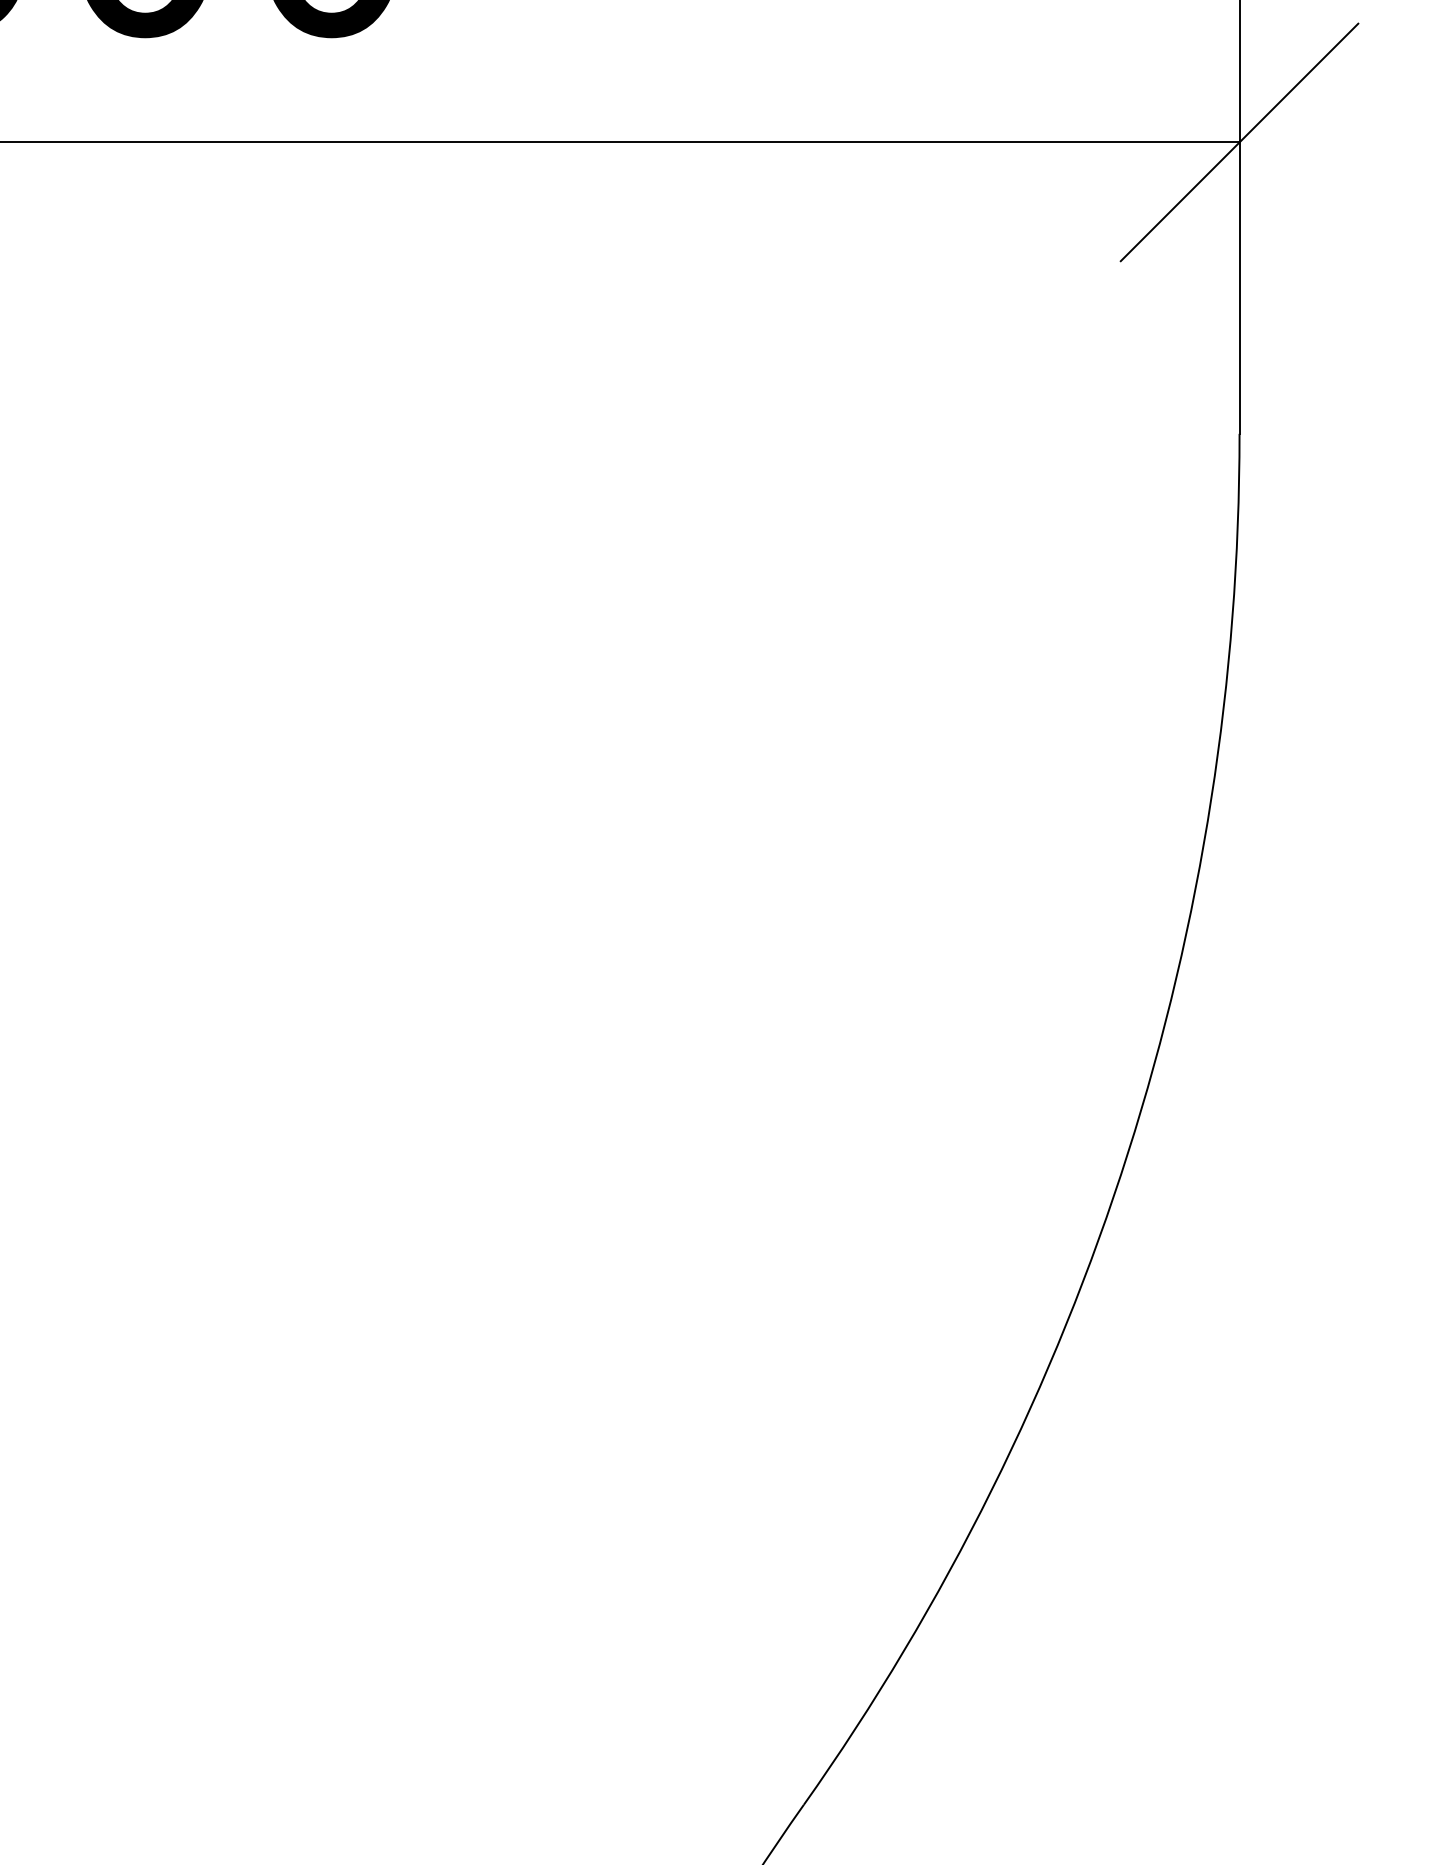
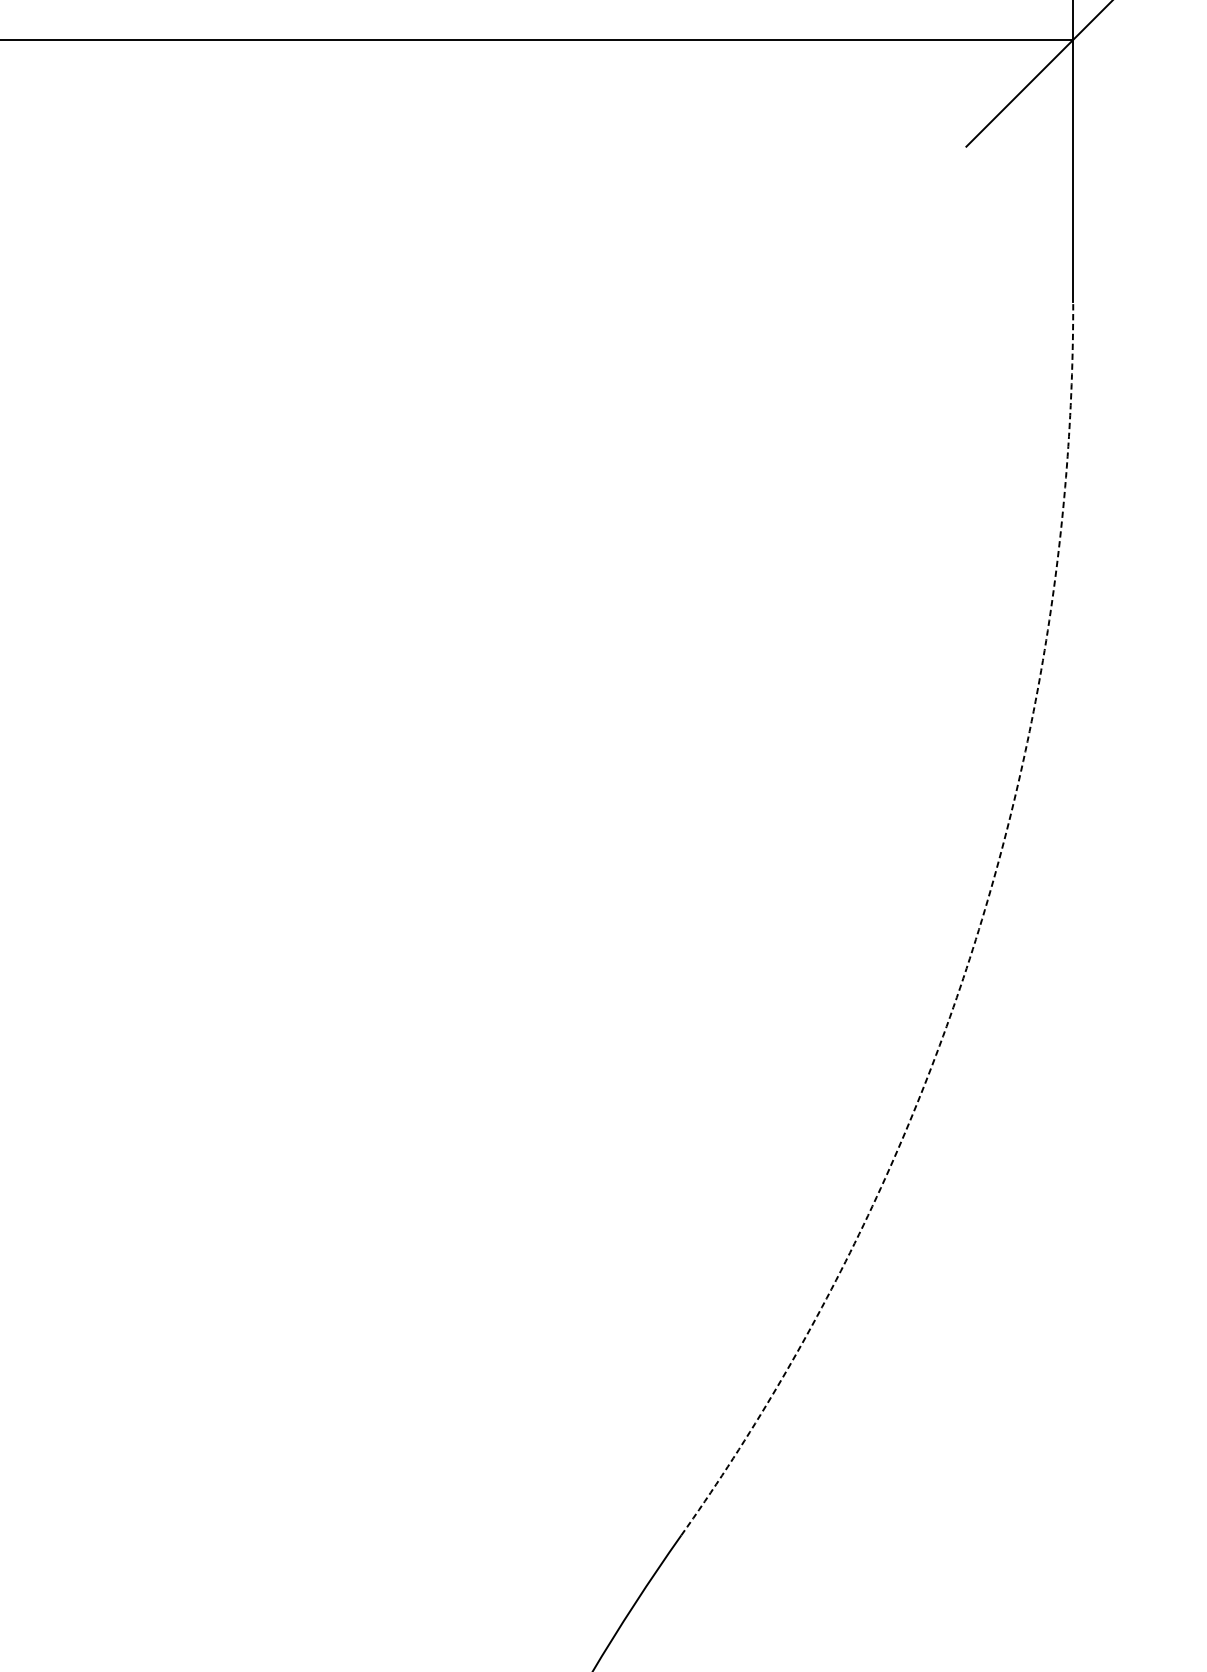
arc: (1128, 1153) -> (973, 949), solid -> dashed

